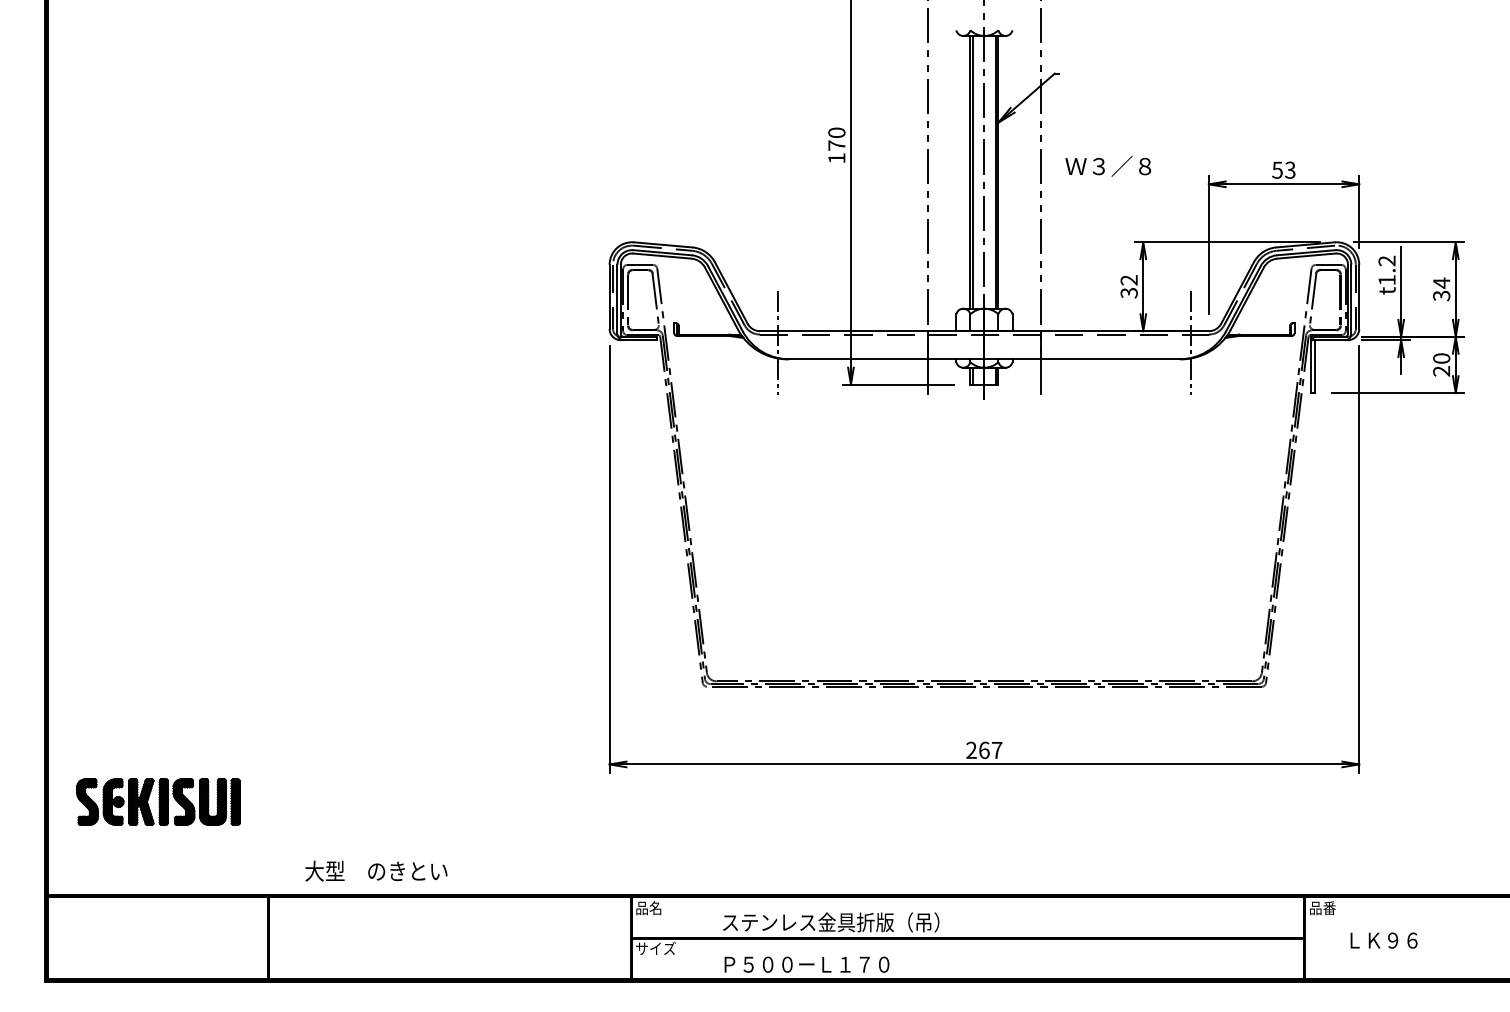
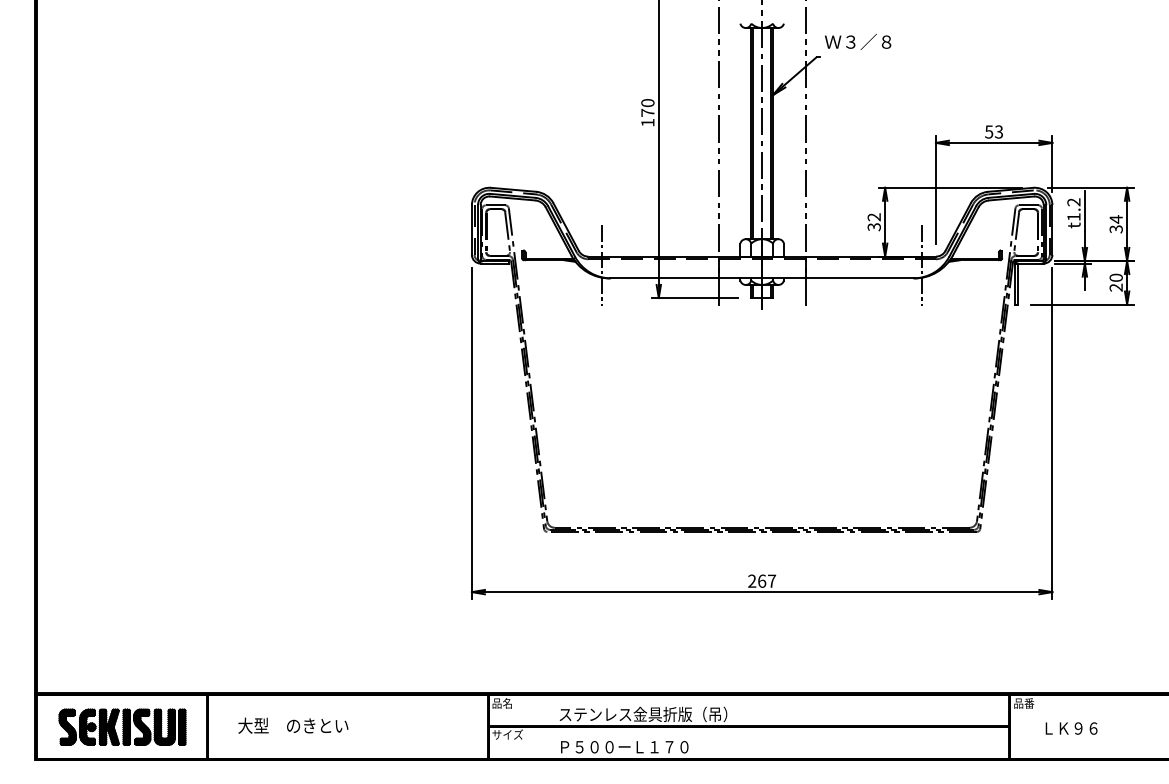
text: (1108, 165) -> (858, 41), moved
part: (158, 801) -> (122, 726), moved
text: (376, 870) -> (293, 725), moved

